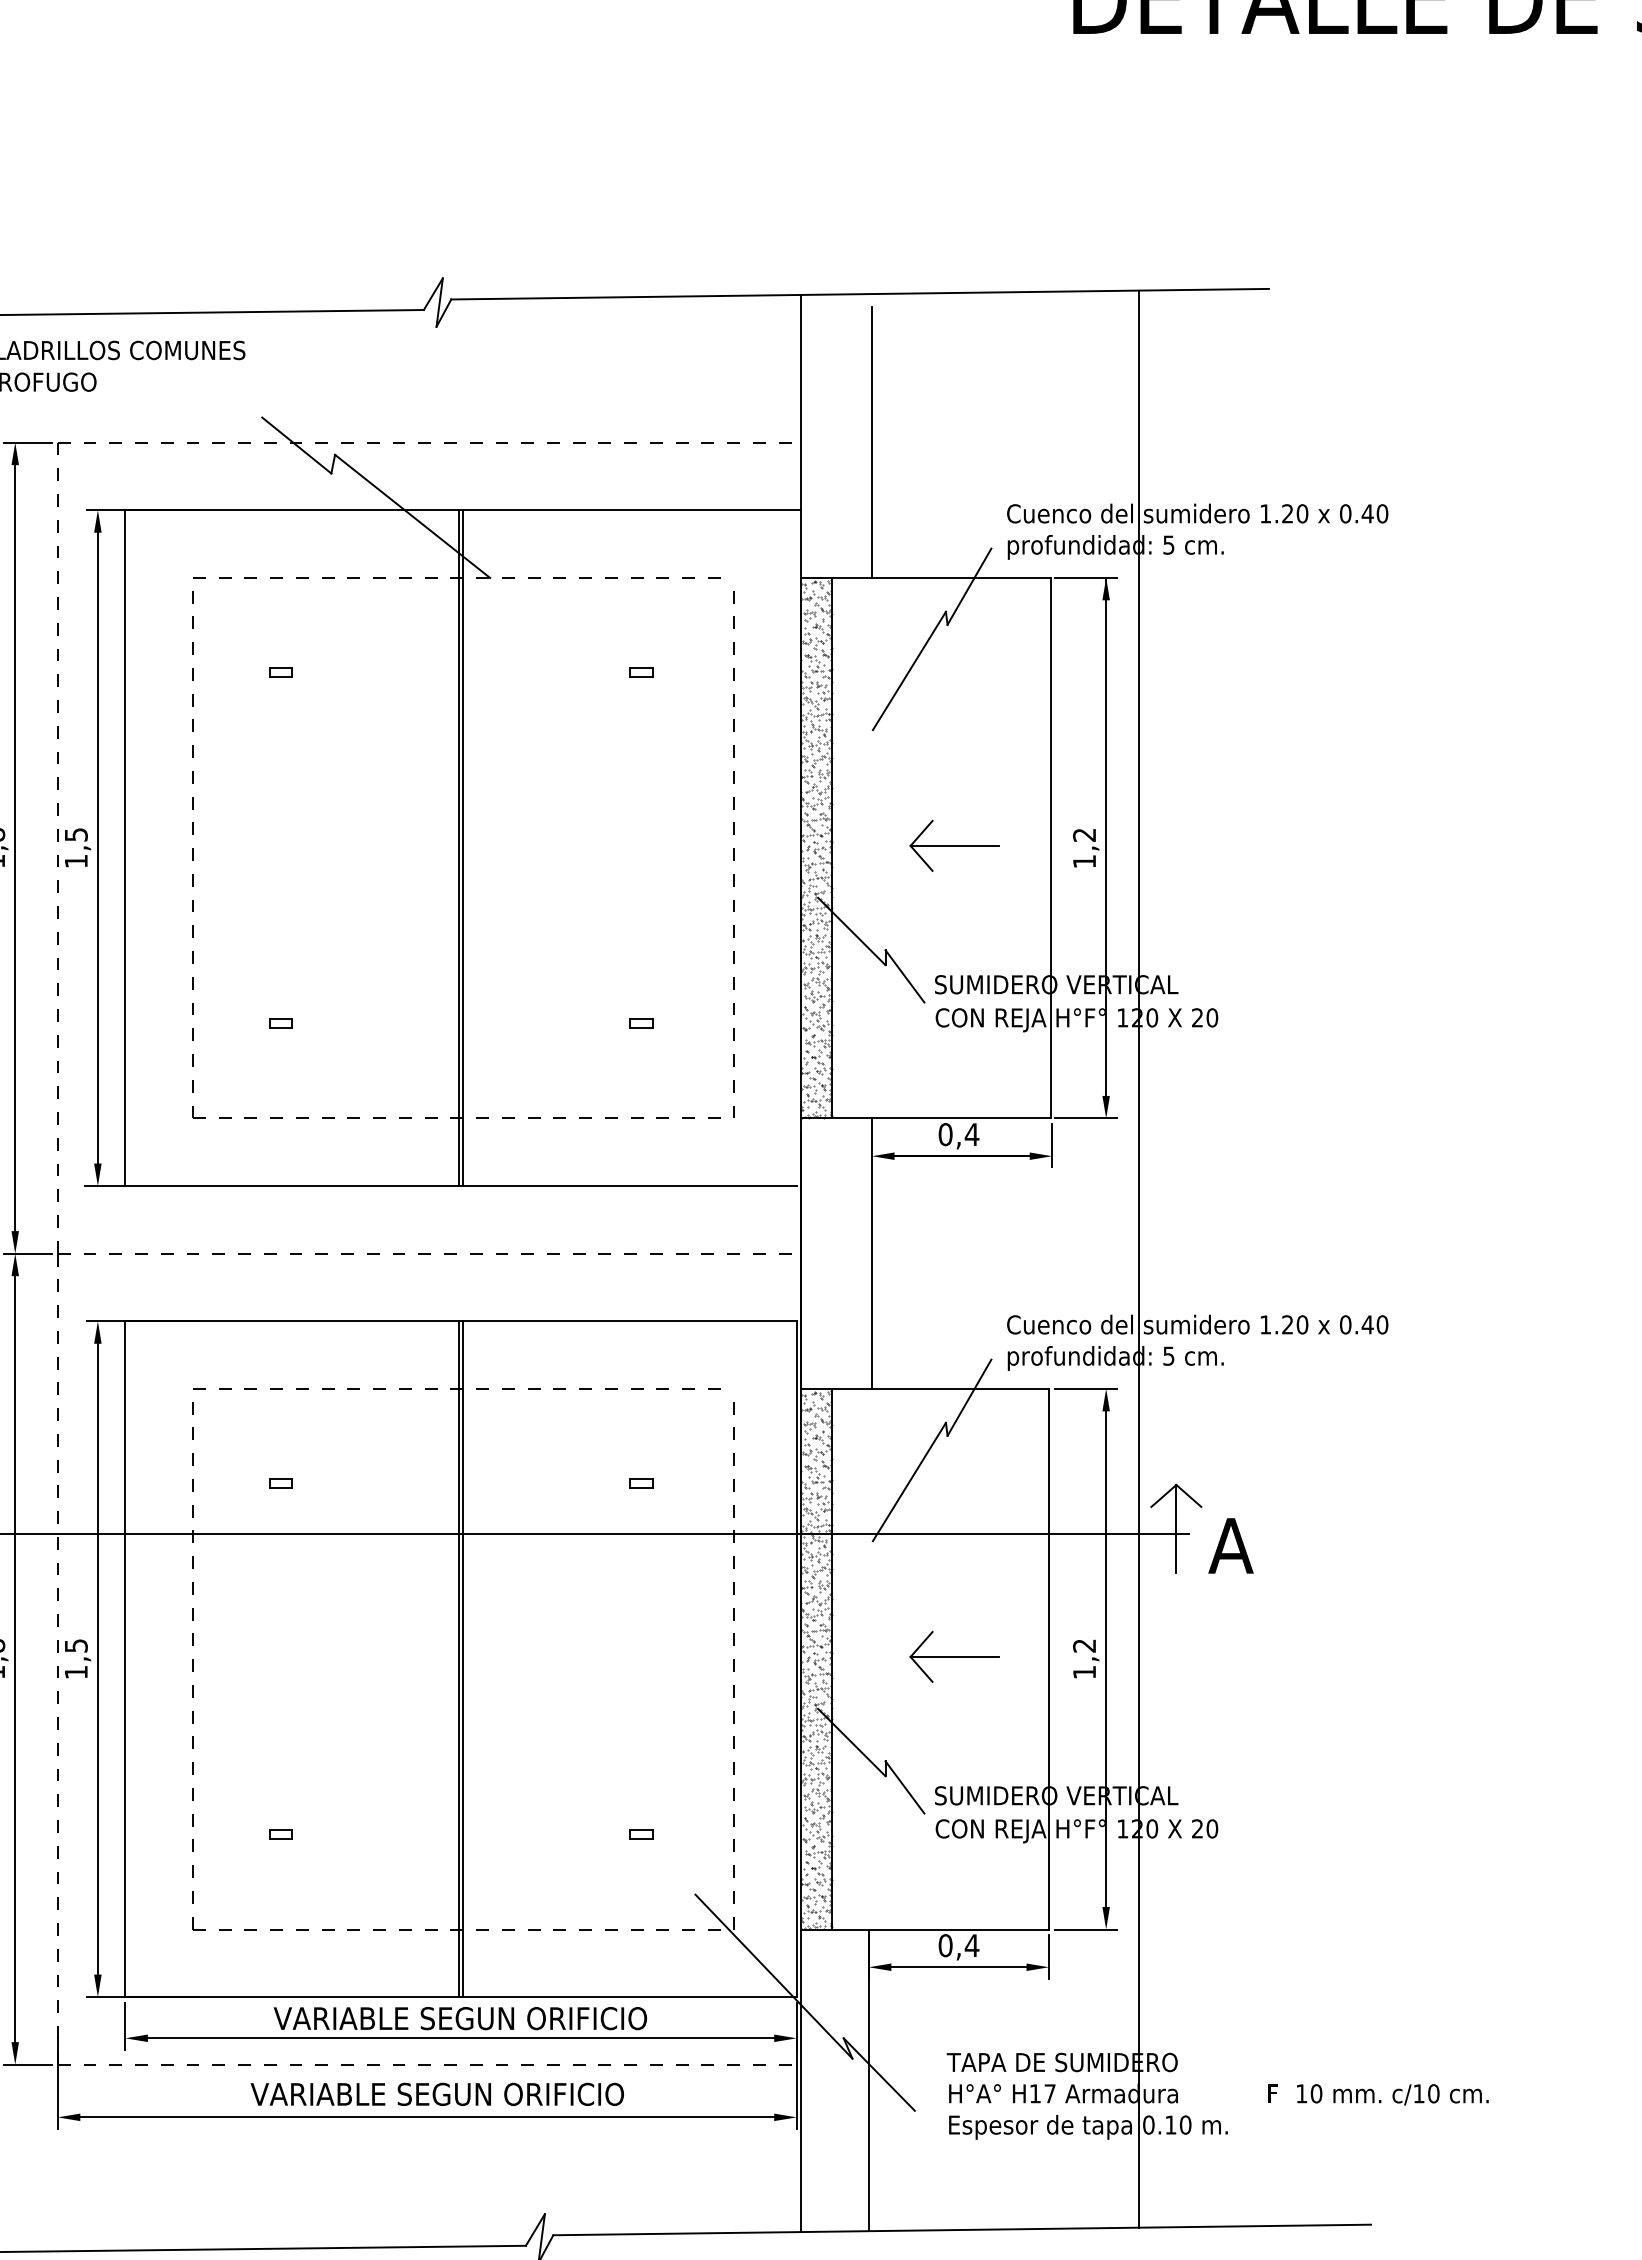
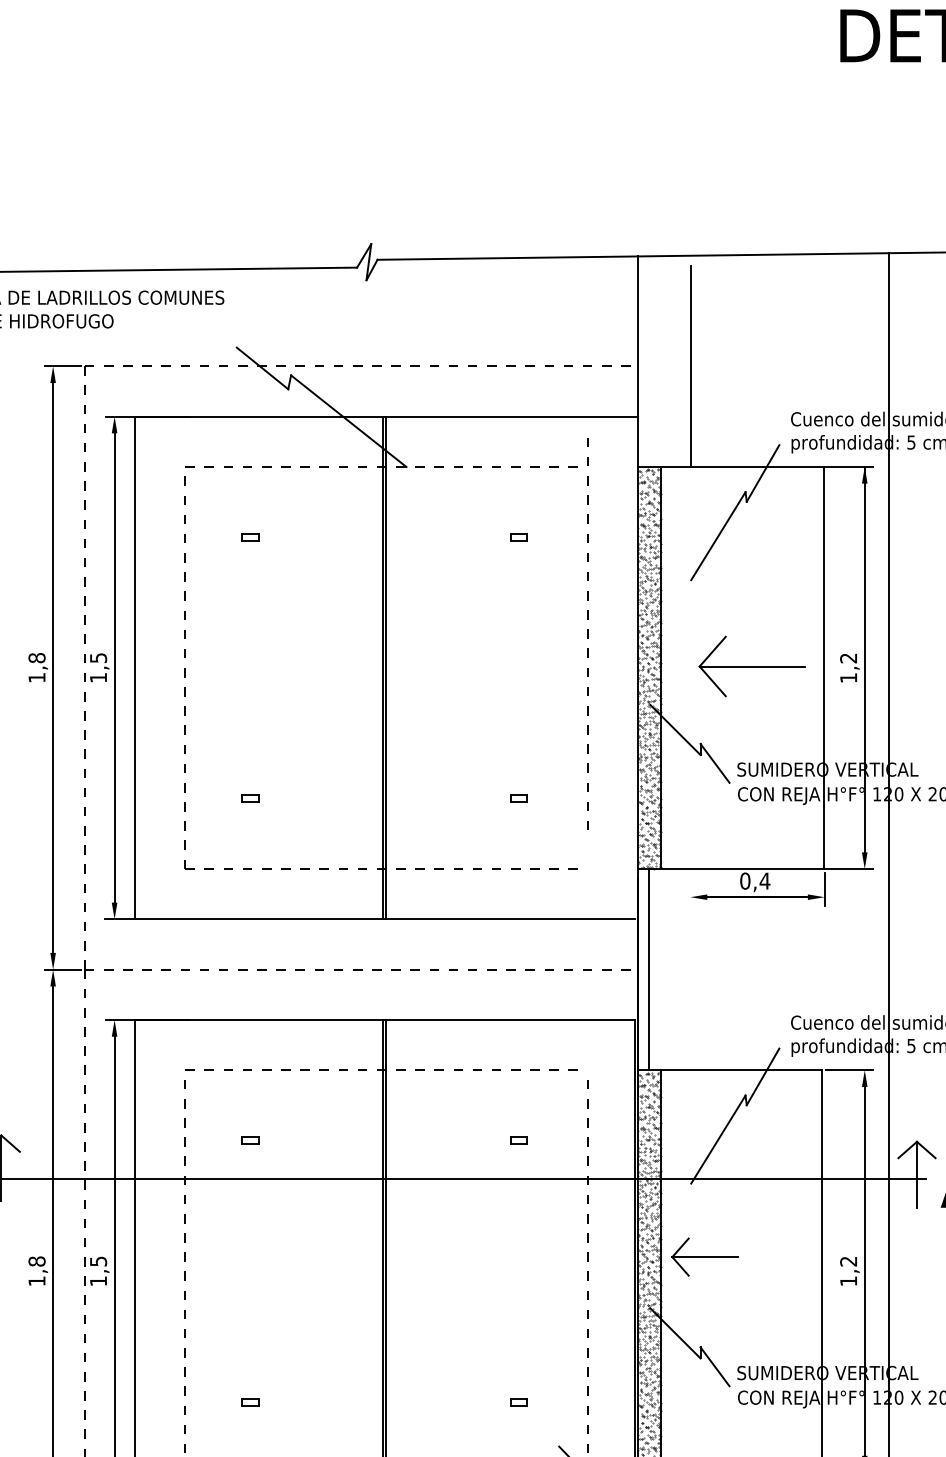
part: (954, 845) -> (751, 666), size x1.6
line: (733, 854) -> (587, 634), moved
line: (872, 1253) -> (649, 969), moved
part: (954, 1656) -> (705, 1256), moved

